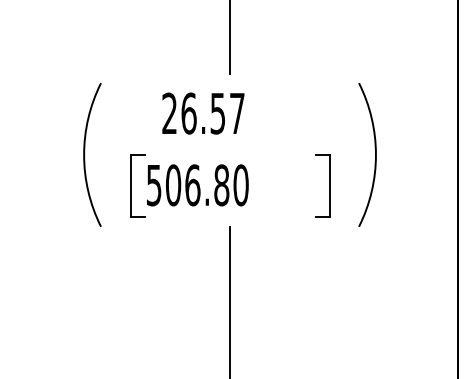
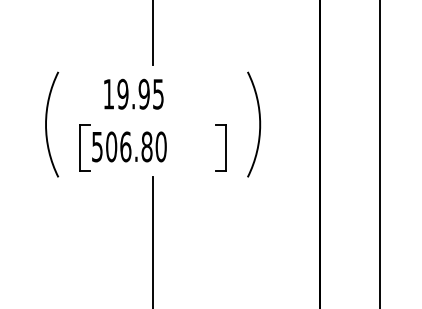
text: (203, 112) -> (133, 93), 26.57 -> 19.95

